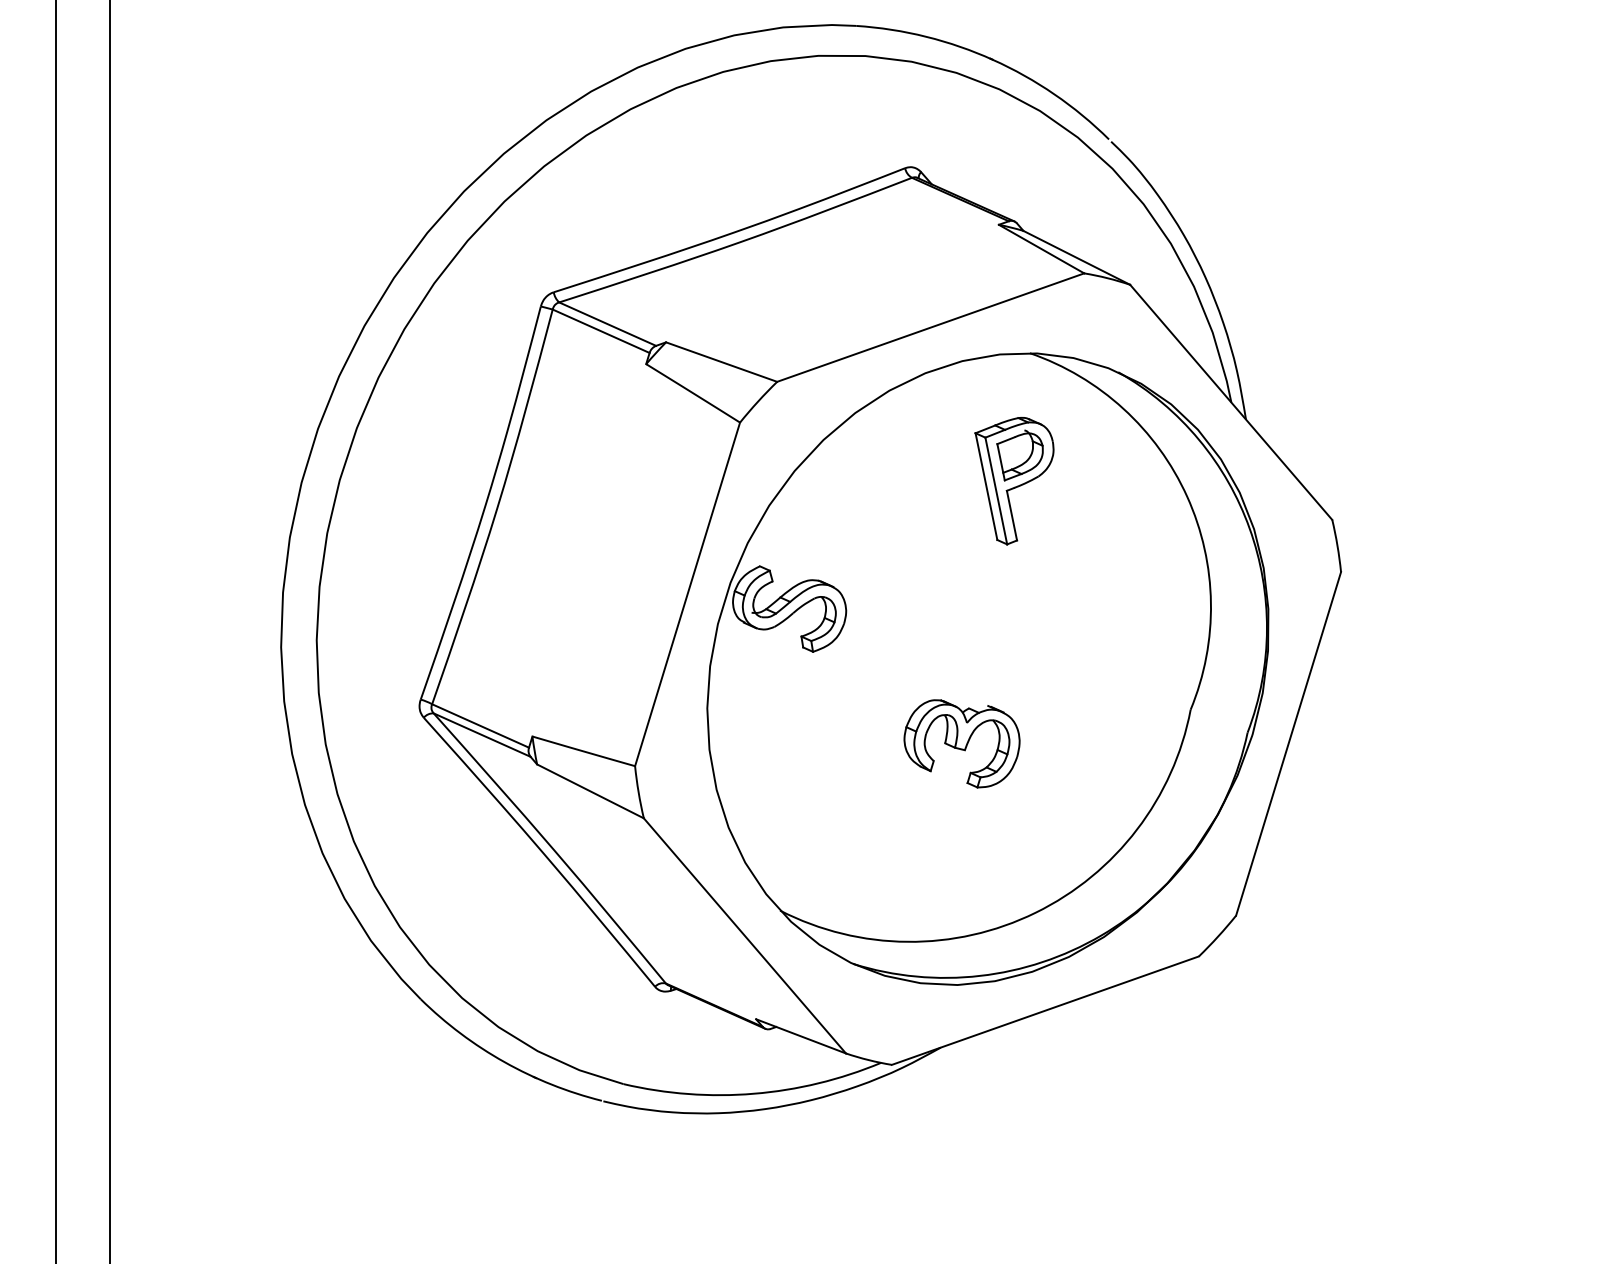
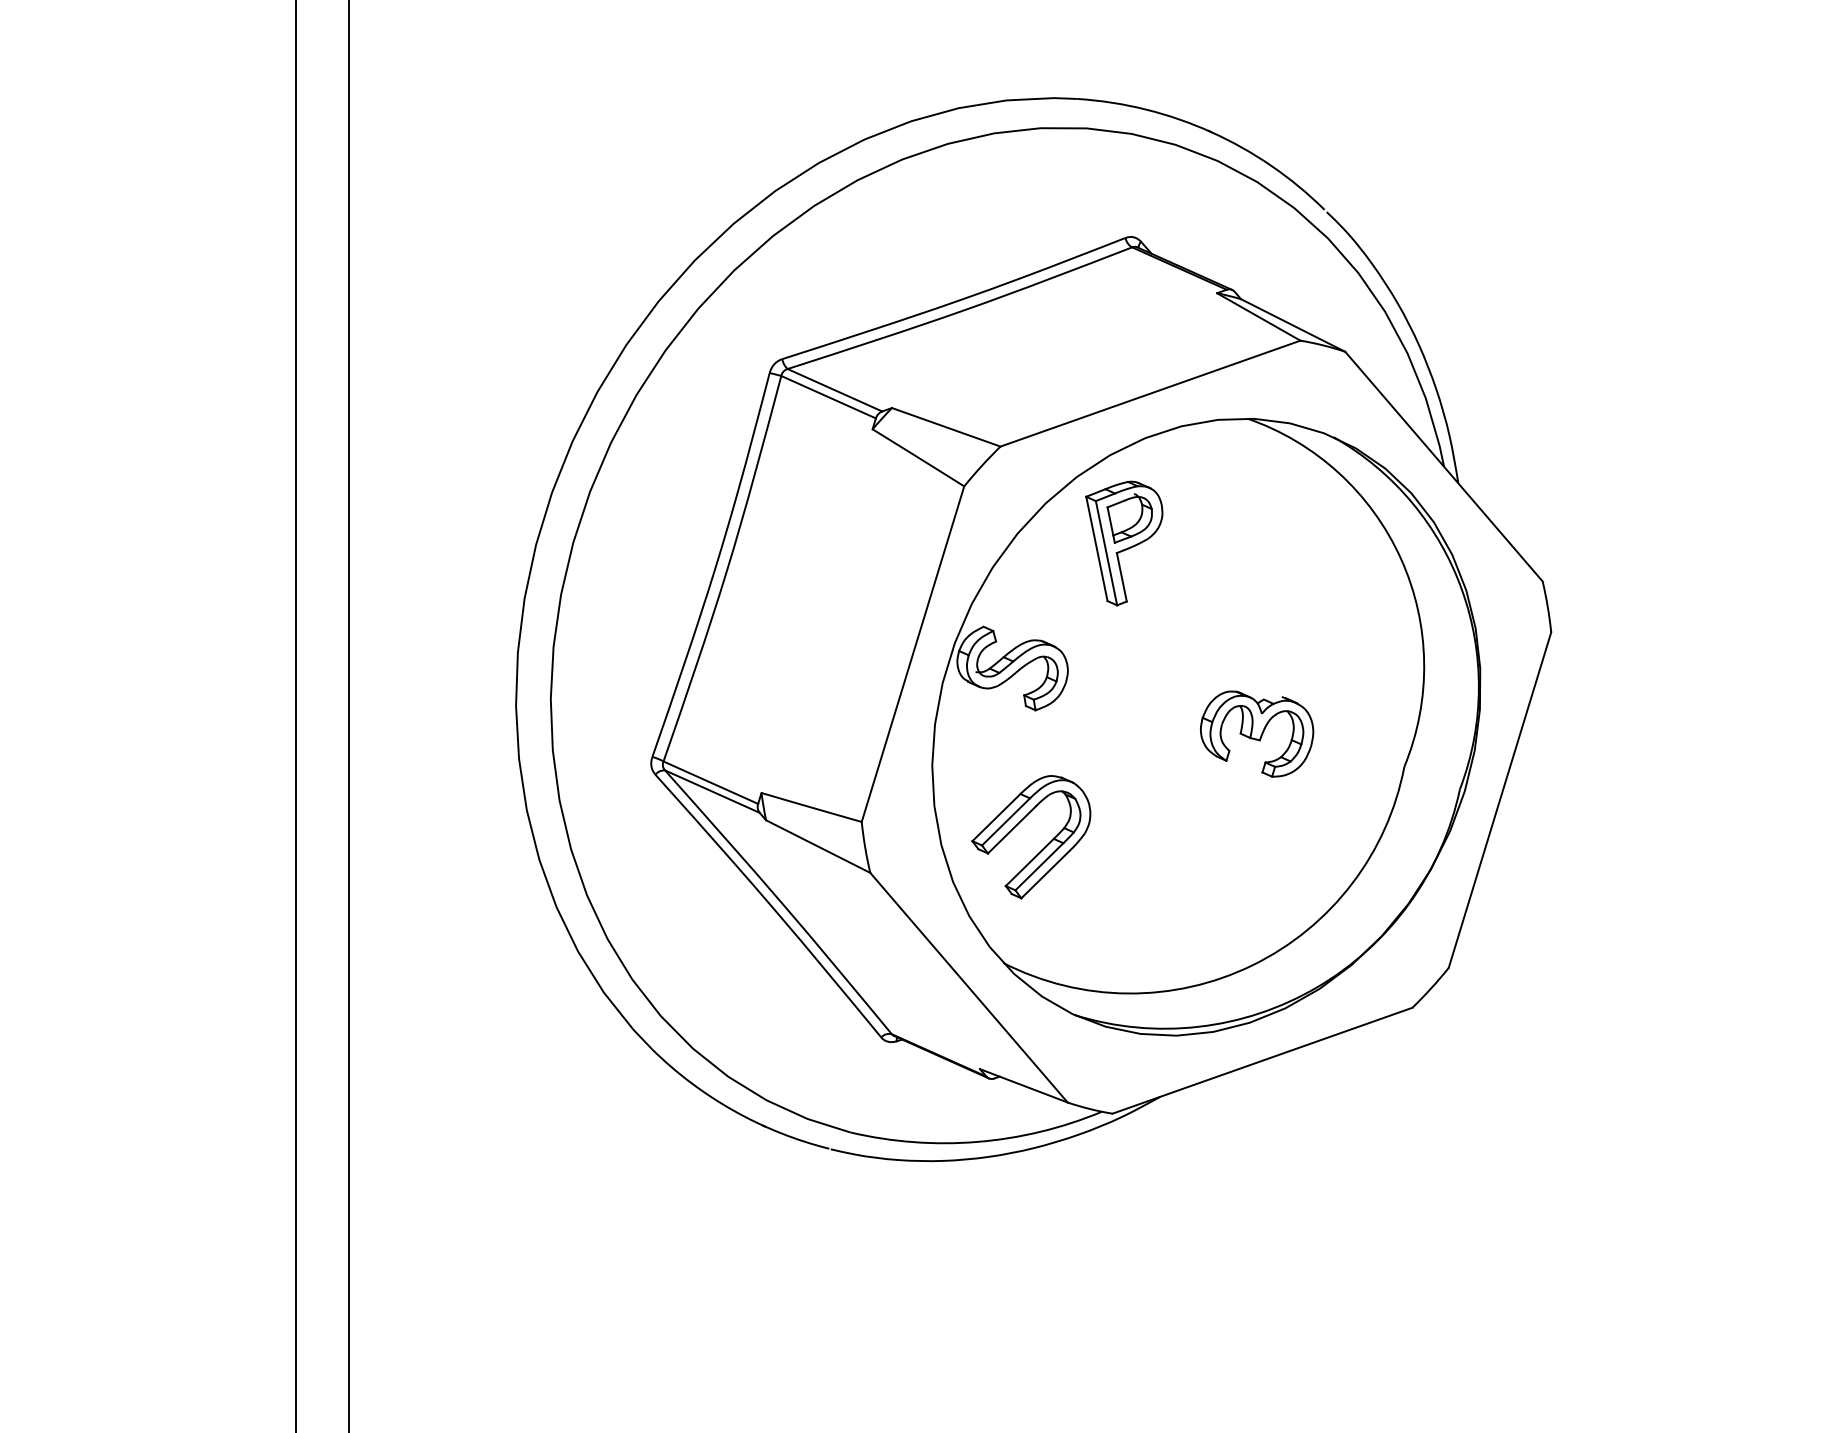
part: (1014, 481) -> (1124, 543), moved
part: (962, 743) -> (1257, 733), moved
part: (820, 793) -> (1042, 848), added

